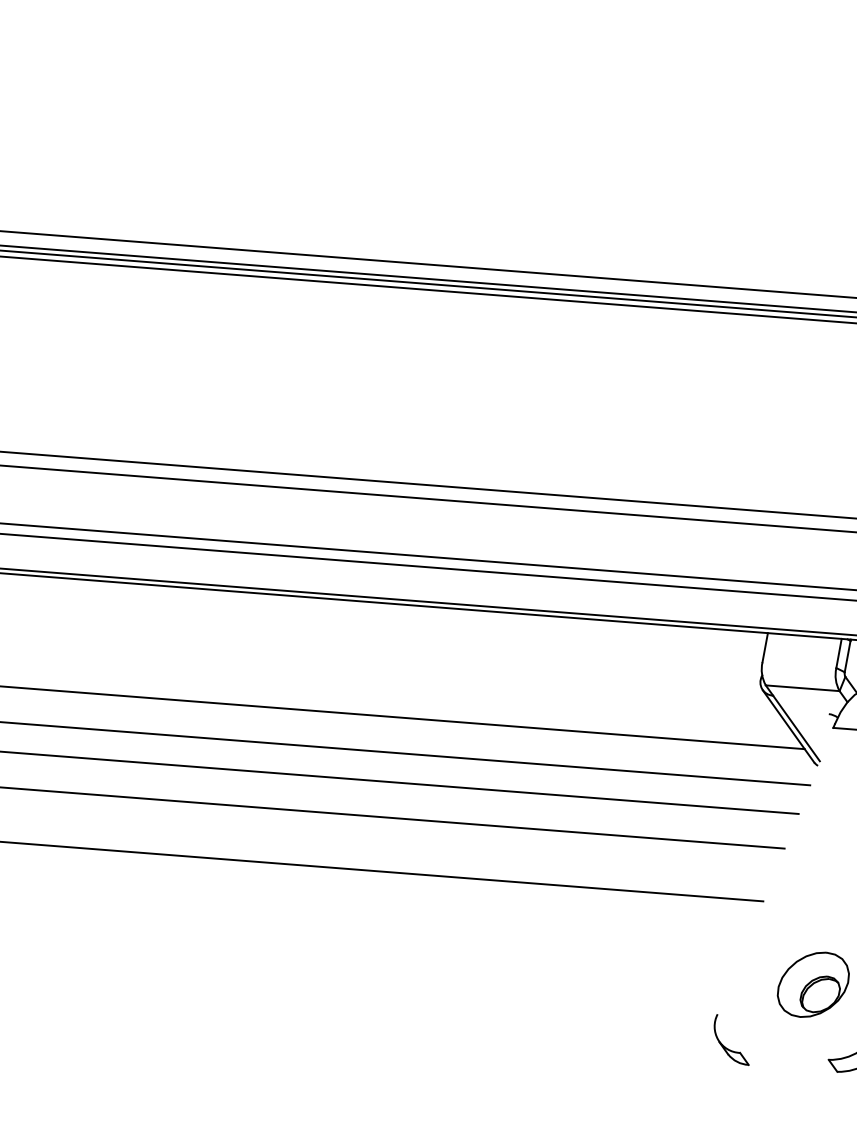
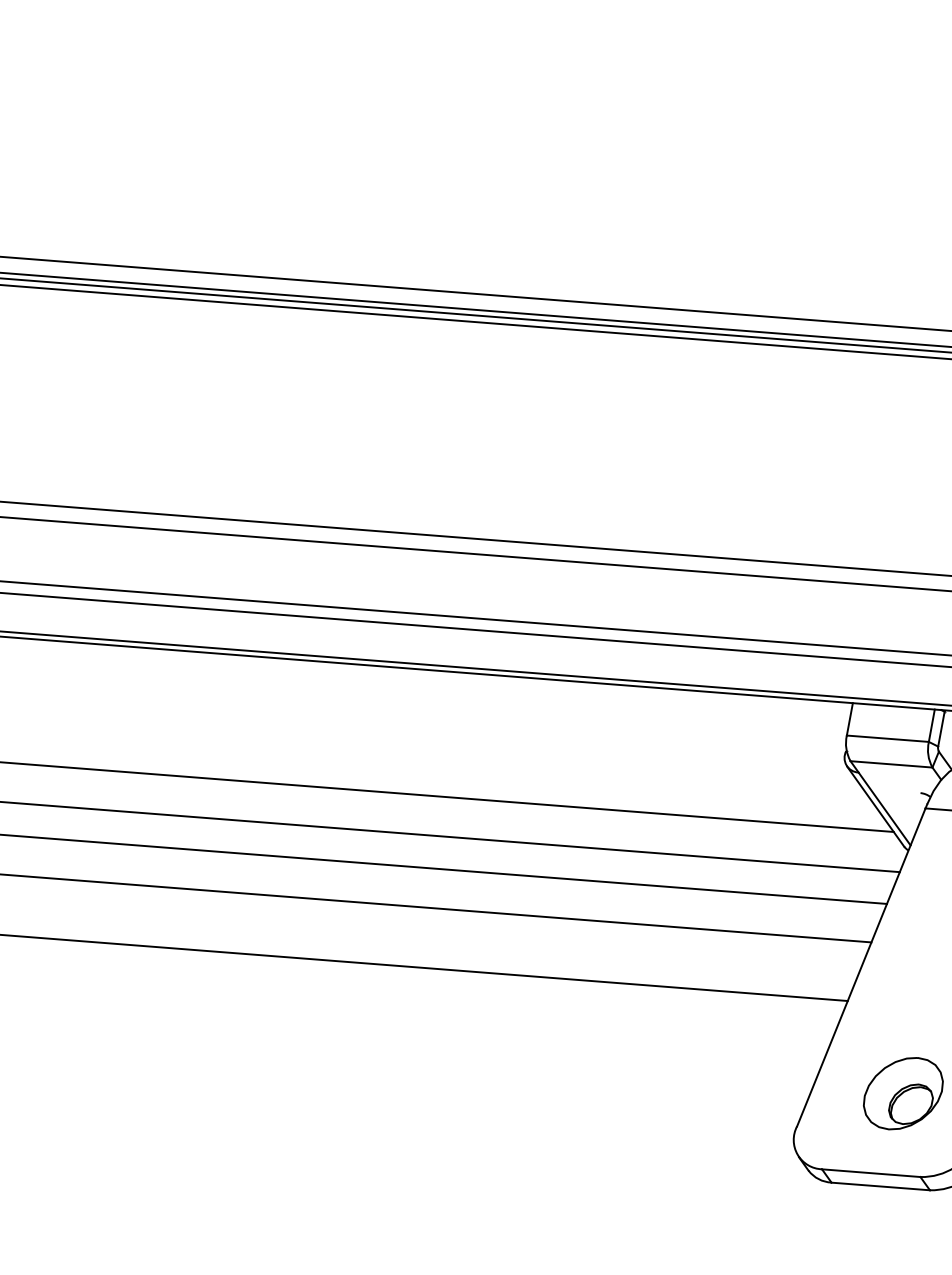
line: (799, 664) -> (887, 738), added
line: (775, 871) -> (861, 967), added
line: (784, 1056) -> (871, 1173), added
line: (792, 1068) -> (880, 1186), added

